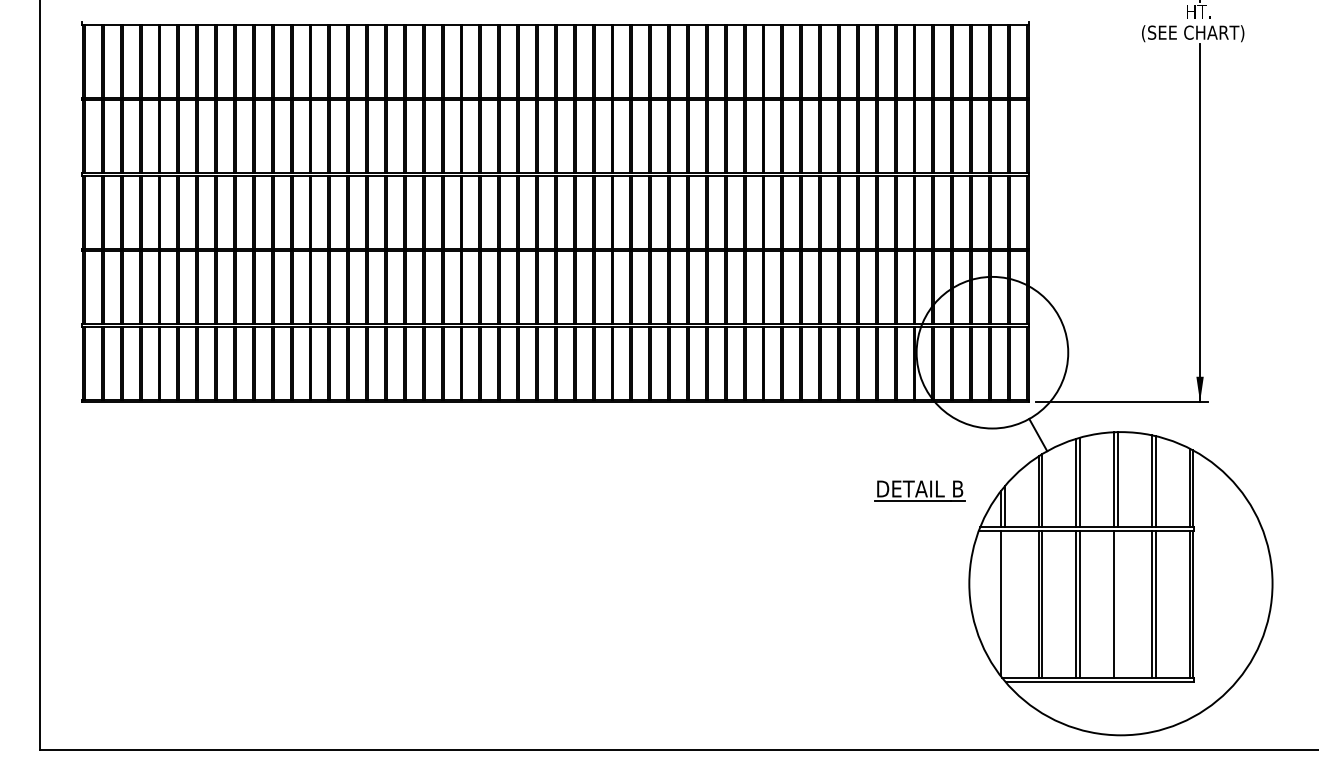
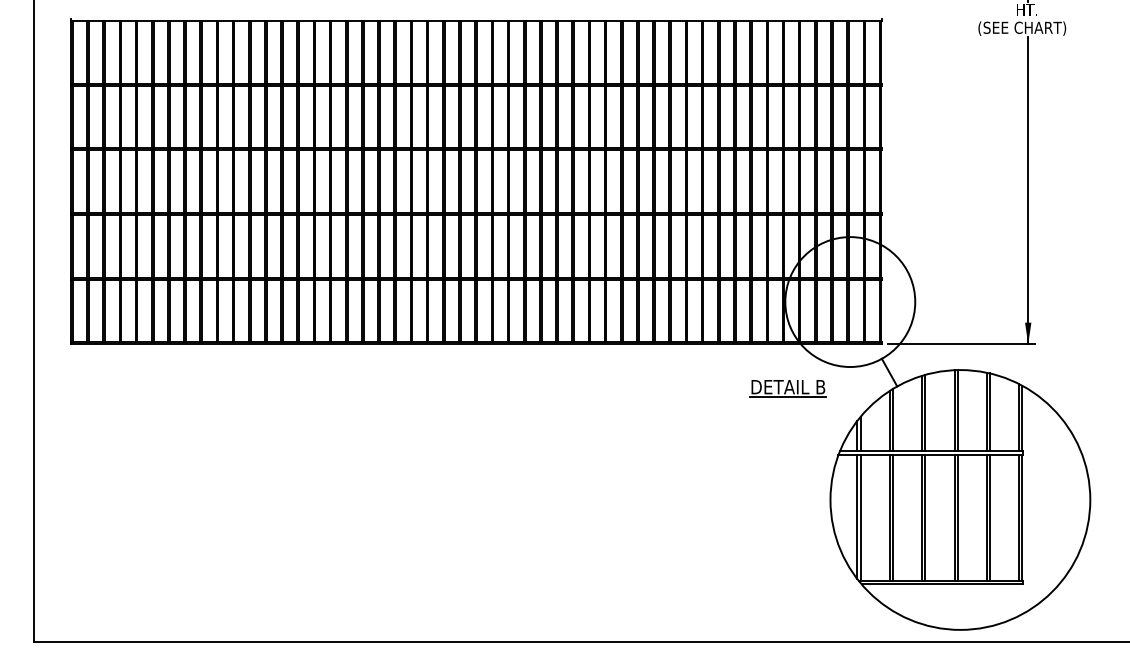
part: (919, 490) -> (787, 388), moved
line: (1004, 604) -> (860, 517), added
line: (1117, 604) -> (957, 517), added

